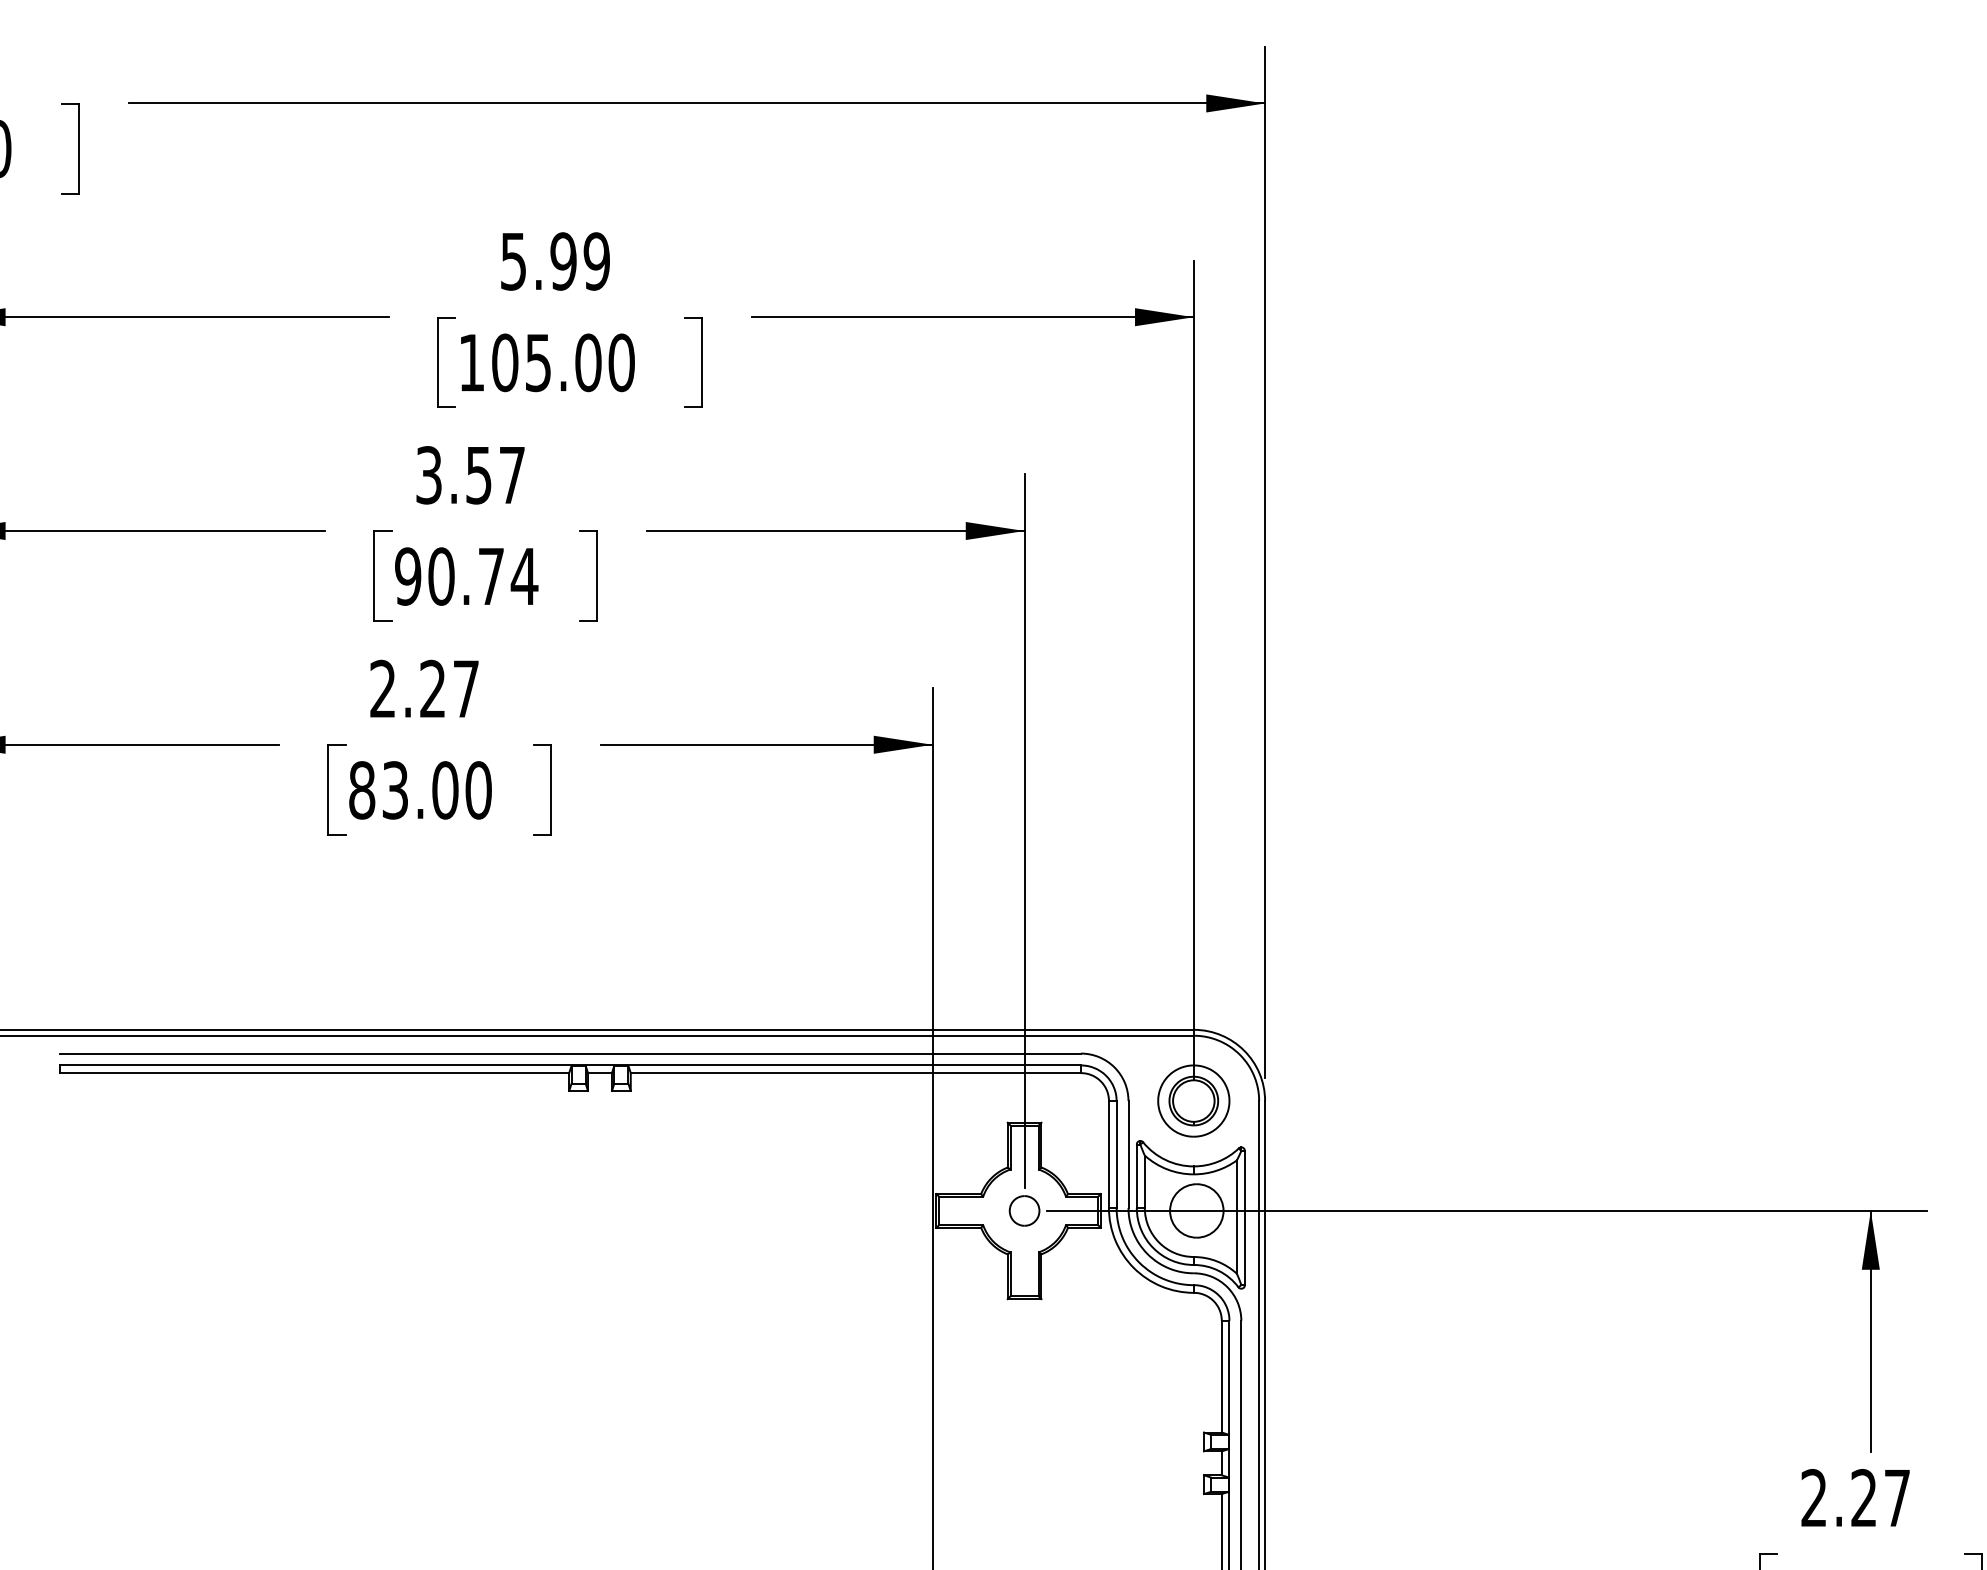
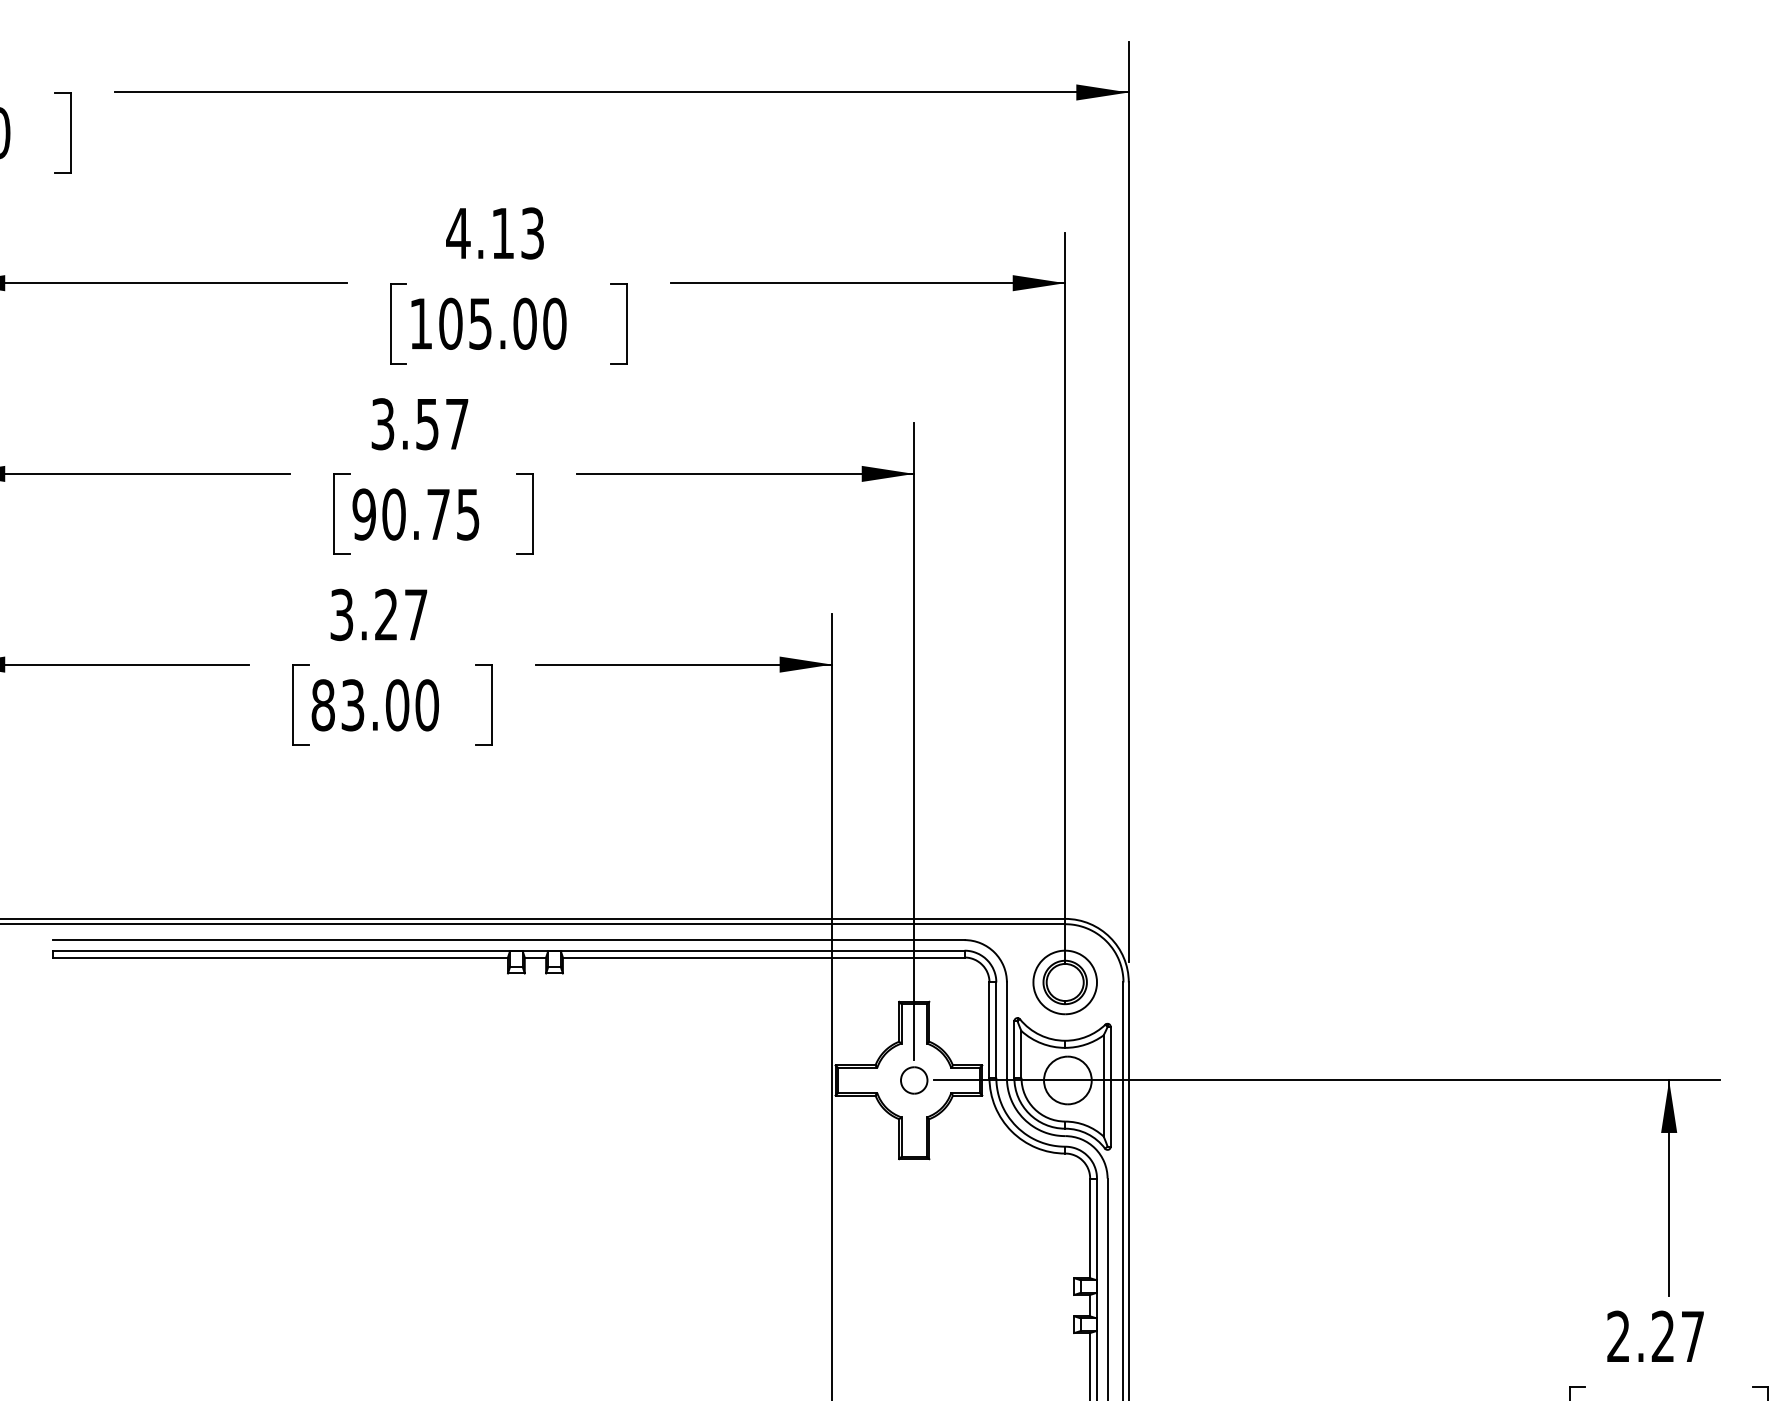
text: (554, 261) -> (494, 233), 5.99 -> 4.13
text: (524, 576) -> (468, 514), 90.74 -> 90.75
text: (382, 688) -> (341, 614), 2.27 -> 3.27

